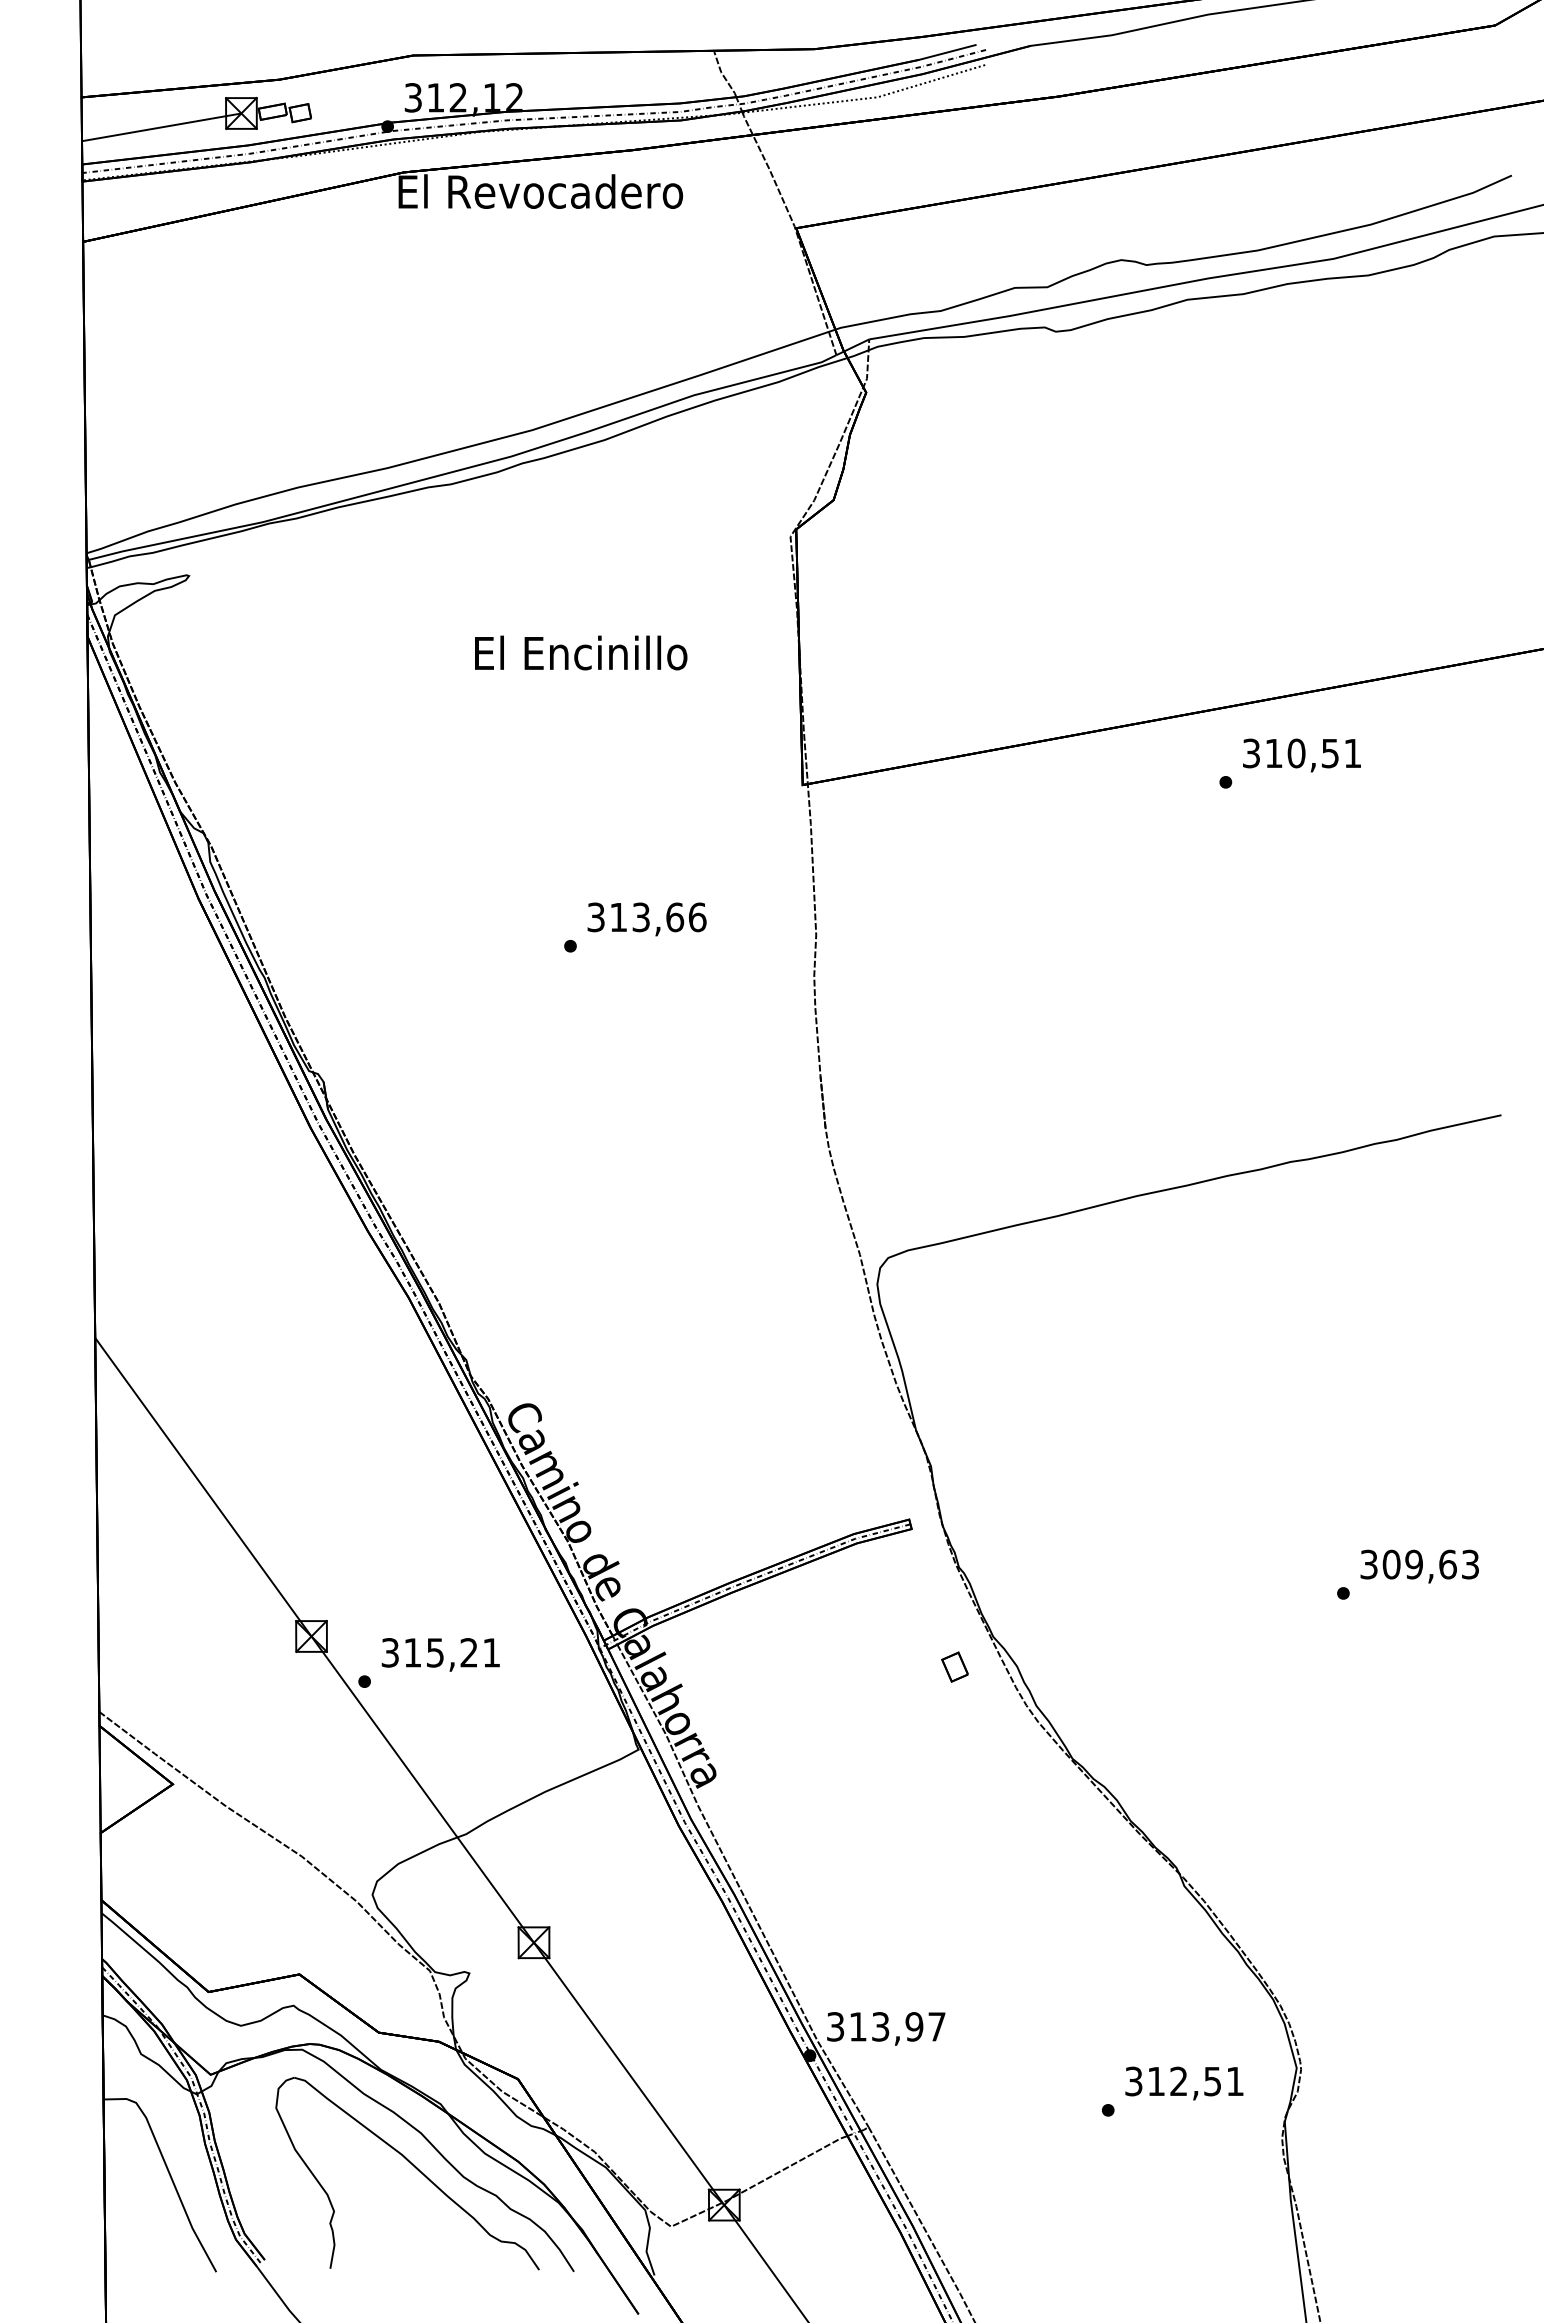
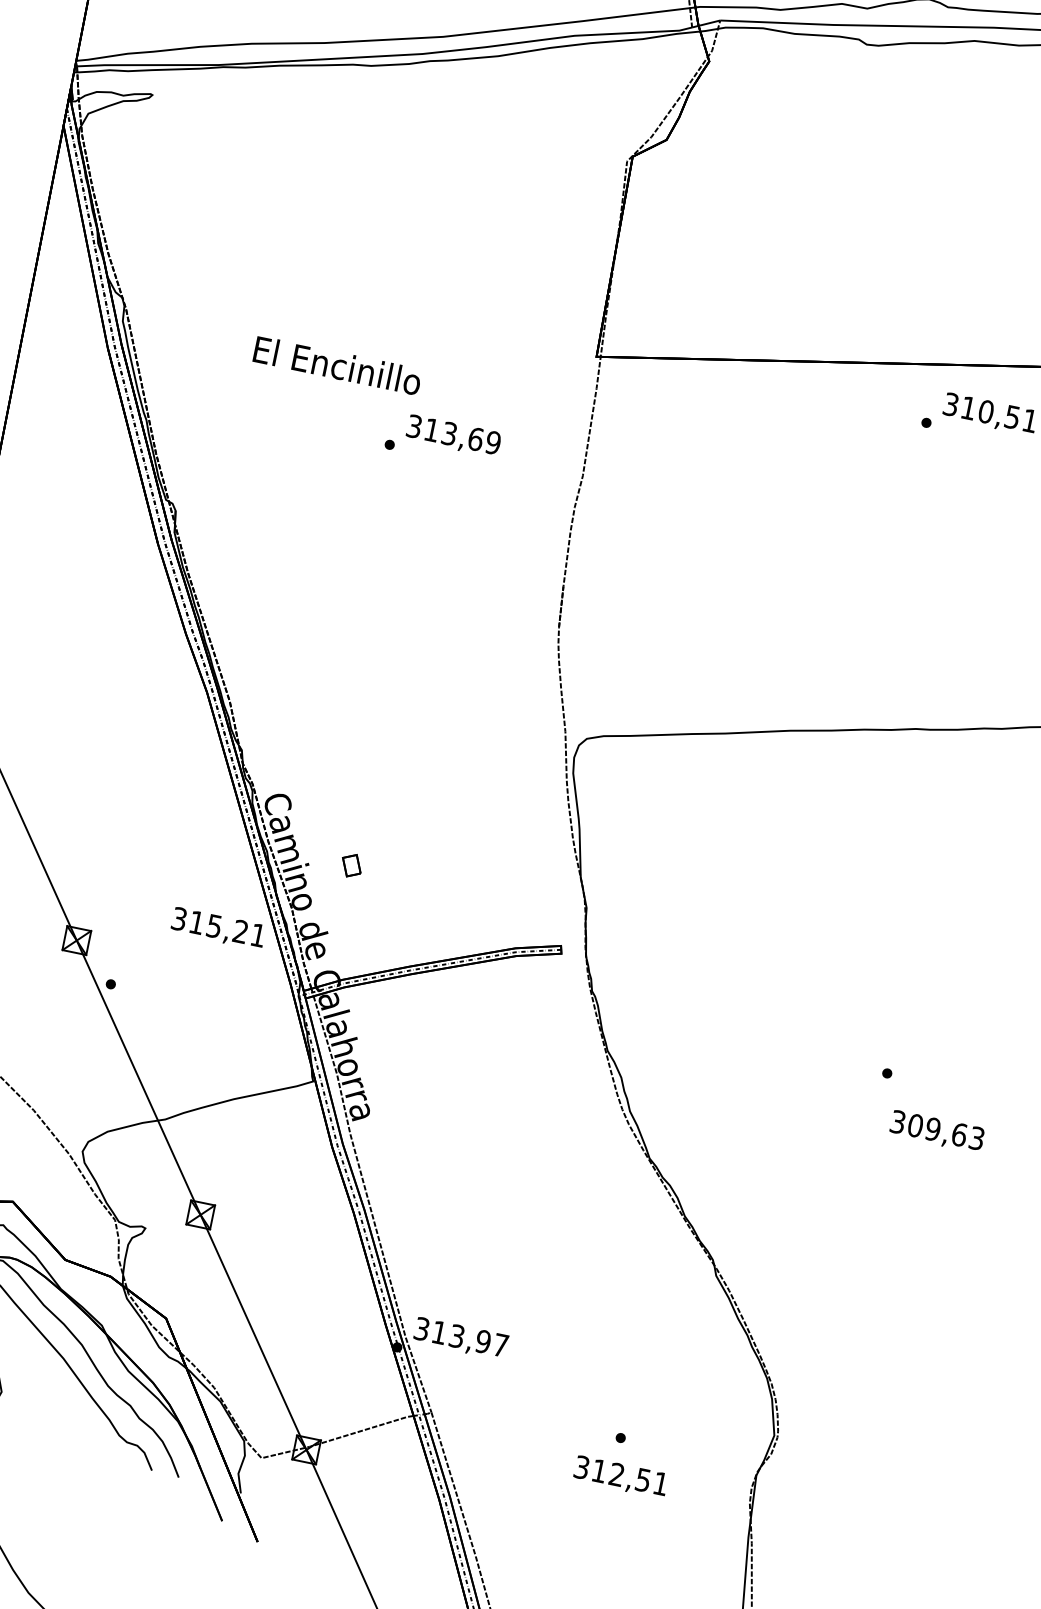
text: (581, 652) -> (338, 365), moved
text: (697, 917) -> (493, 442), 313,66 -> 313,69
text: (1419, 1566) -> (936, 1131), moved
text: (440, 1654) -> (218, 928), moved
part: (954, 1666) -> (351, 865), moved
text: (1184, 2083) -> (620, 1477), moved

